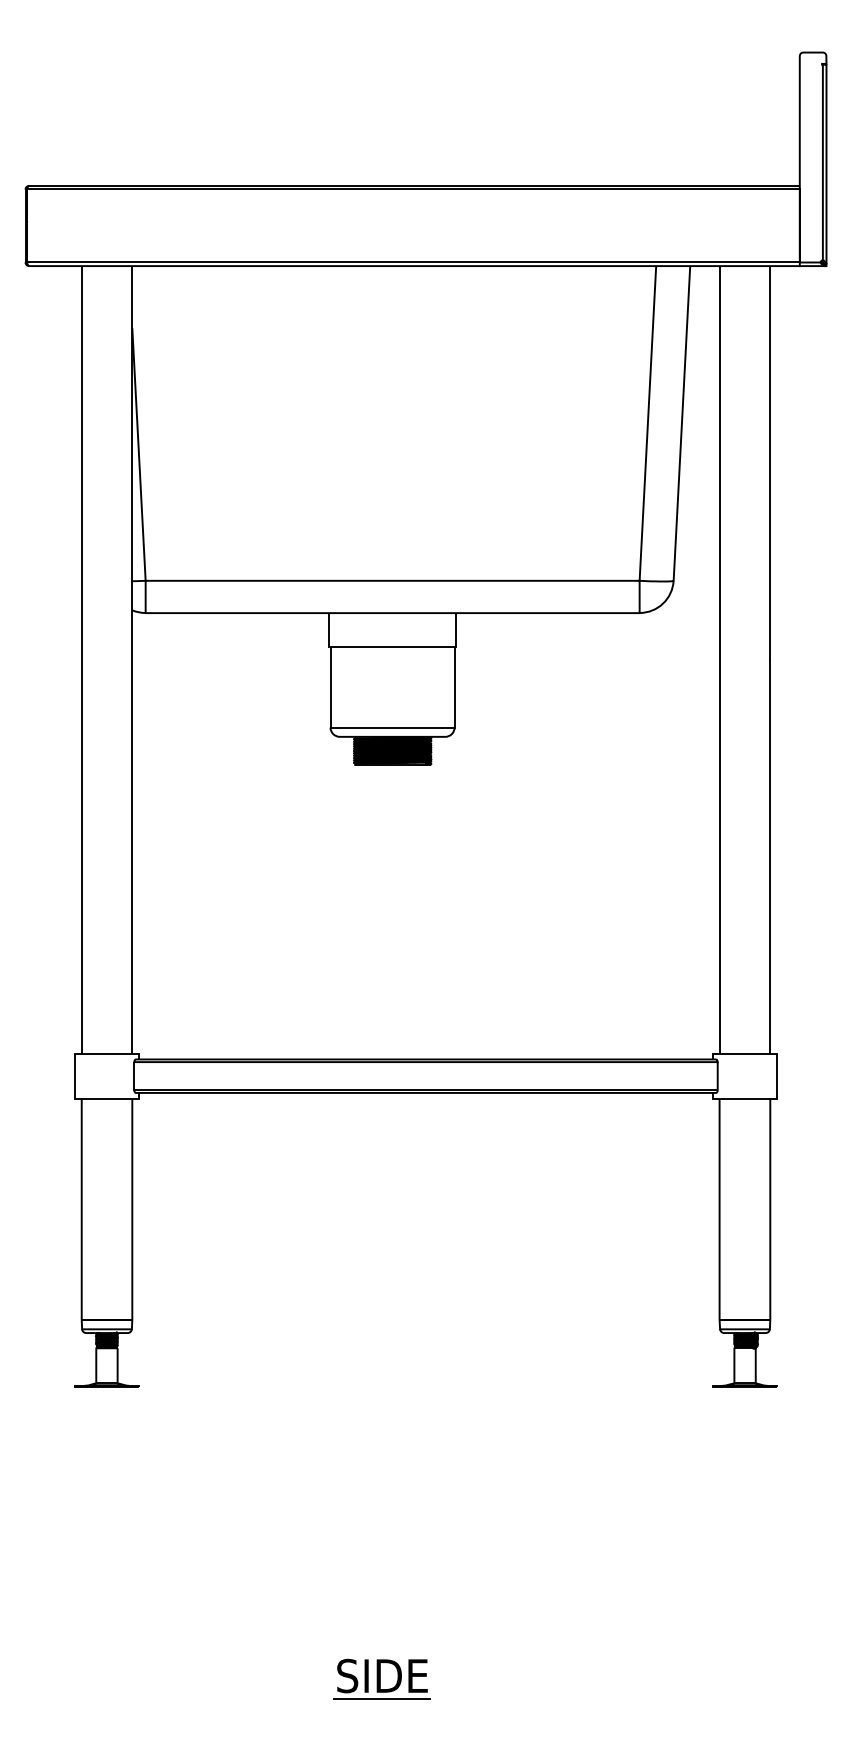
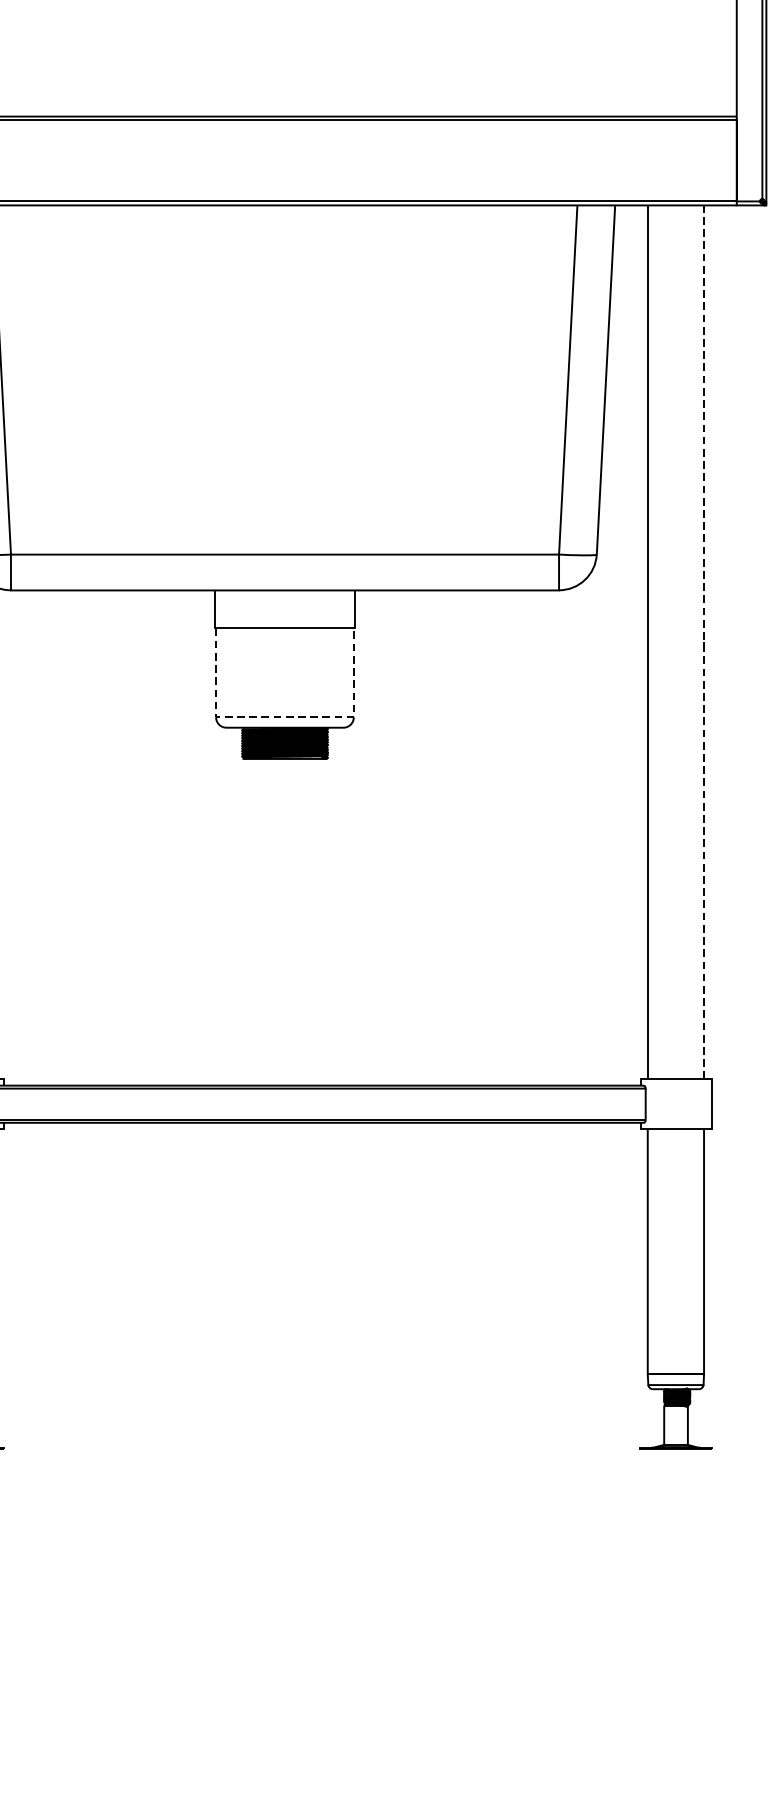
line: (770, 659) -> (704, 641), solid -> dashed
line: (393, 727) -> (285, 717), solid -> dashed
part: (381, 1678) -> (272, 1772), removed

